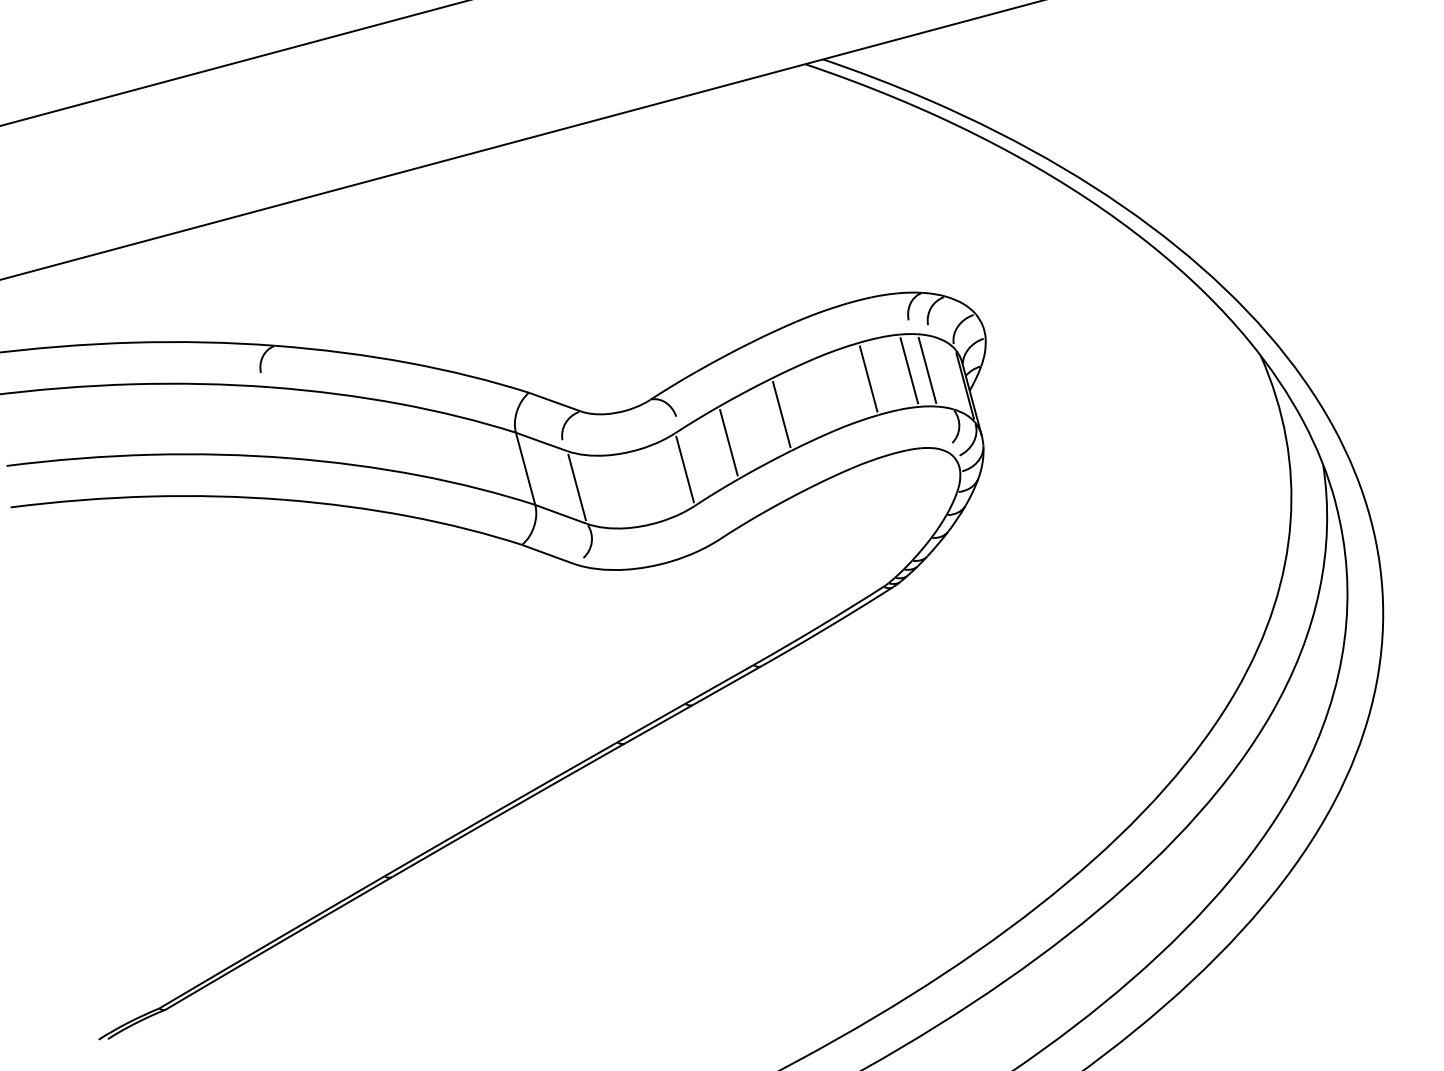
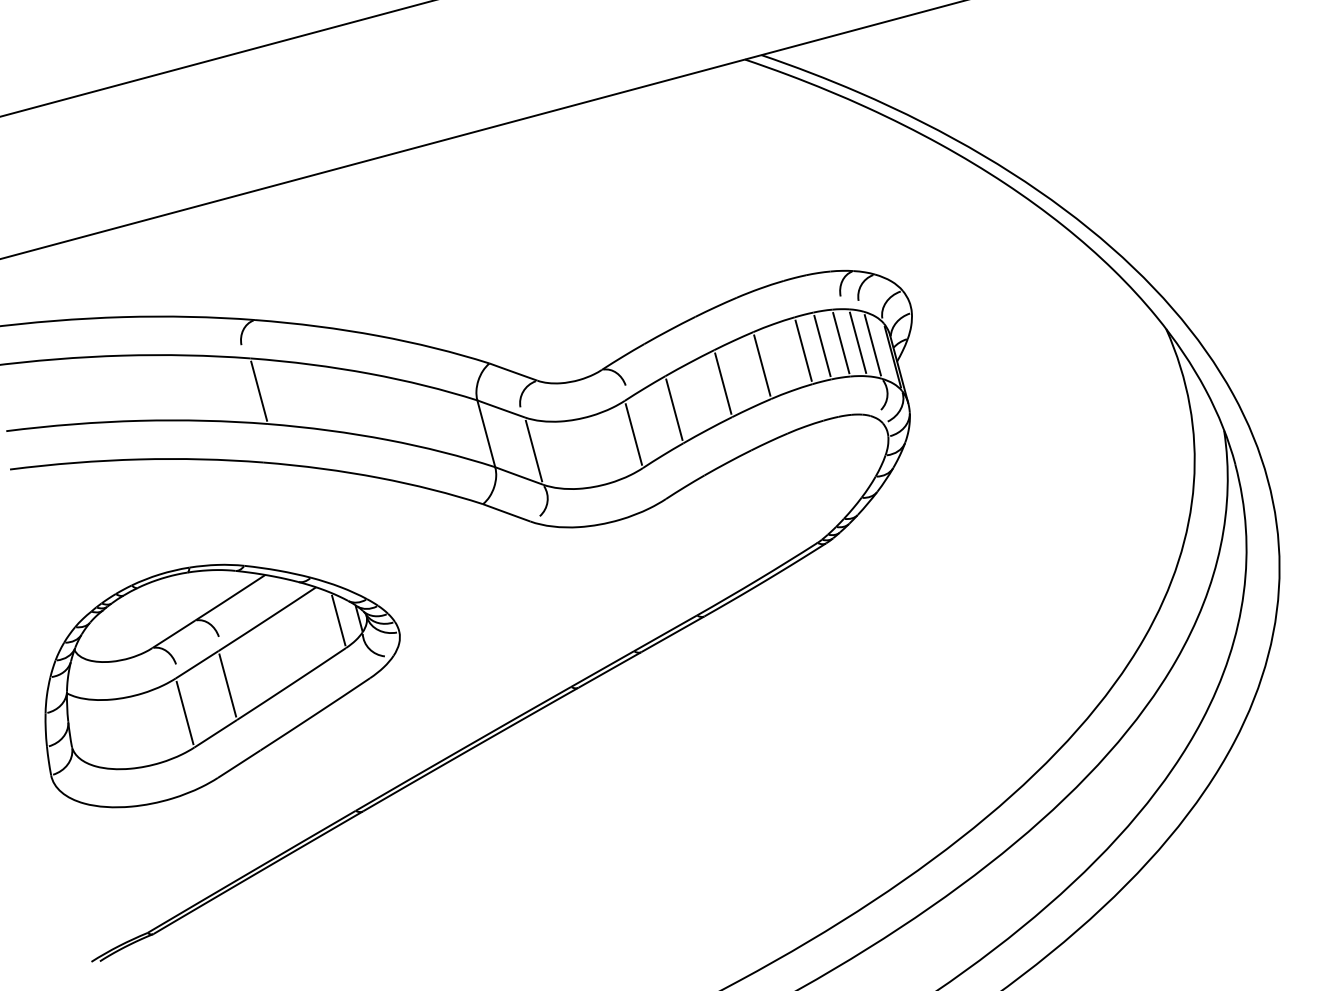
line: (889, 373) -> (822, 345), added
line: (943, 373) -> (872, 345), added
line: (824, 394) -> (762, 365), added
line: (280, 421) -> (259, 390), added
part: (240, 740) -> (222, 685), added

